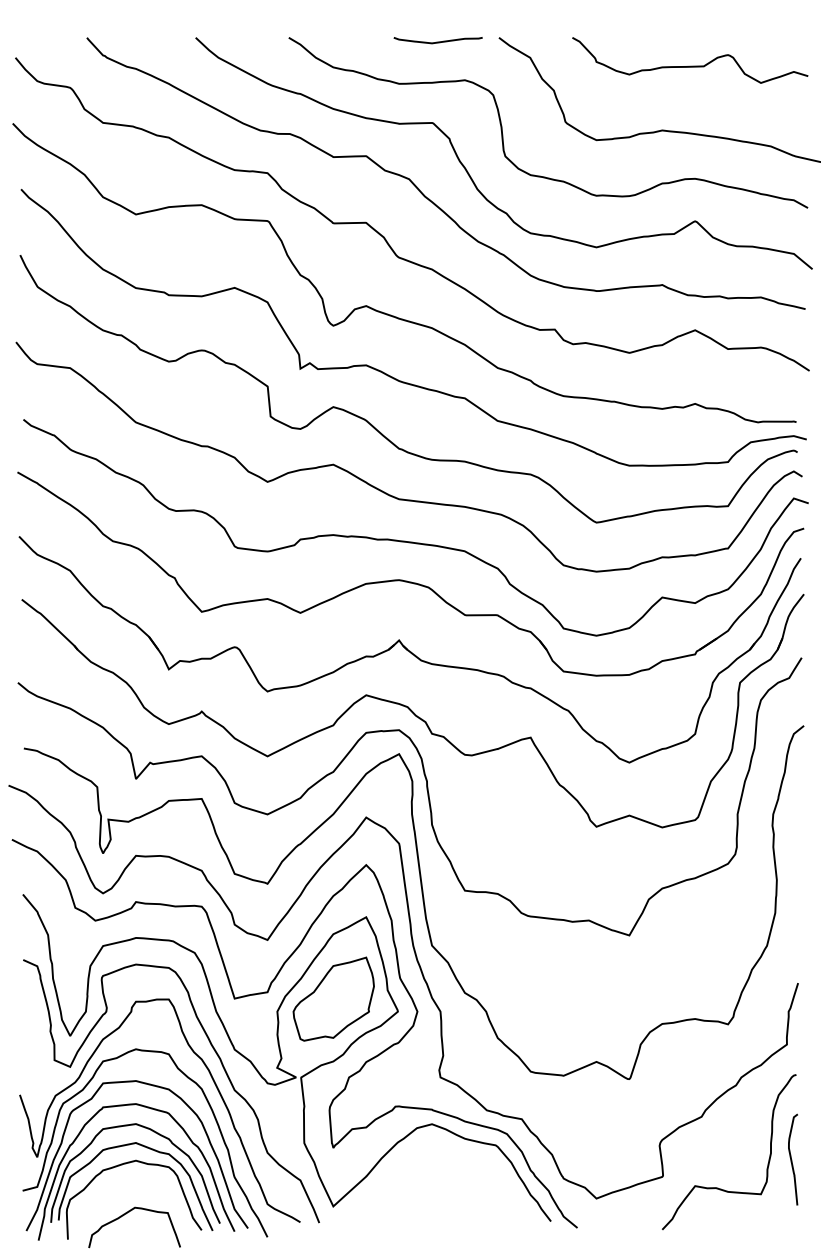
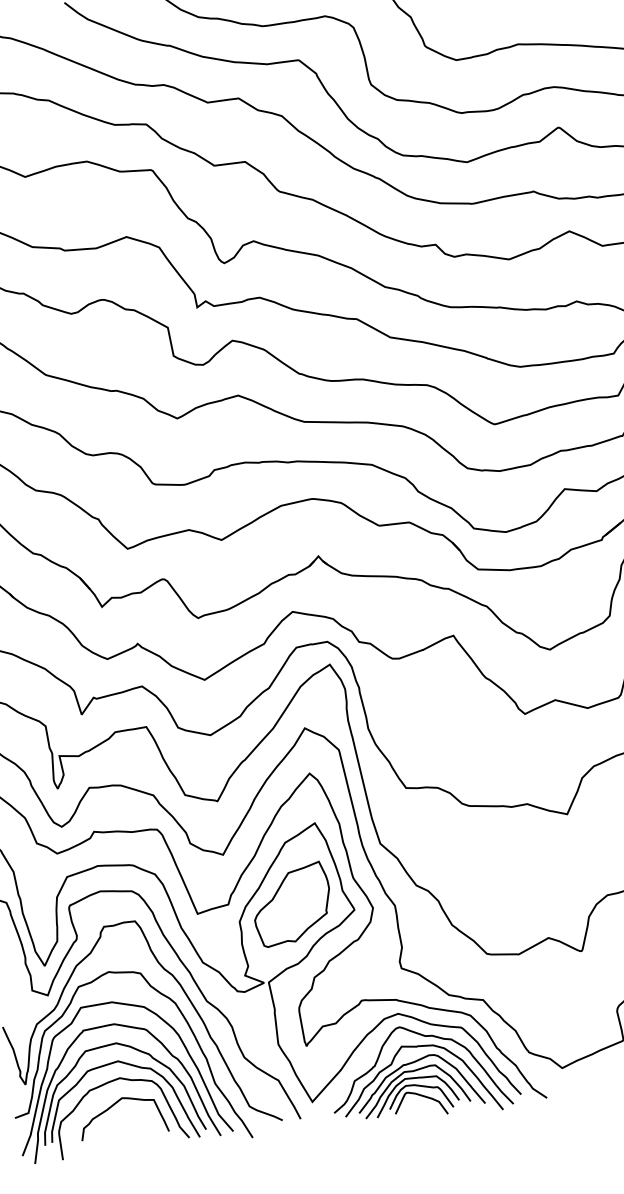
part: (448, 1186) -> (420, 1071), added
curve: (126, 1214) -> (114, 1105), moved

